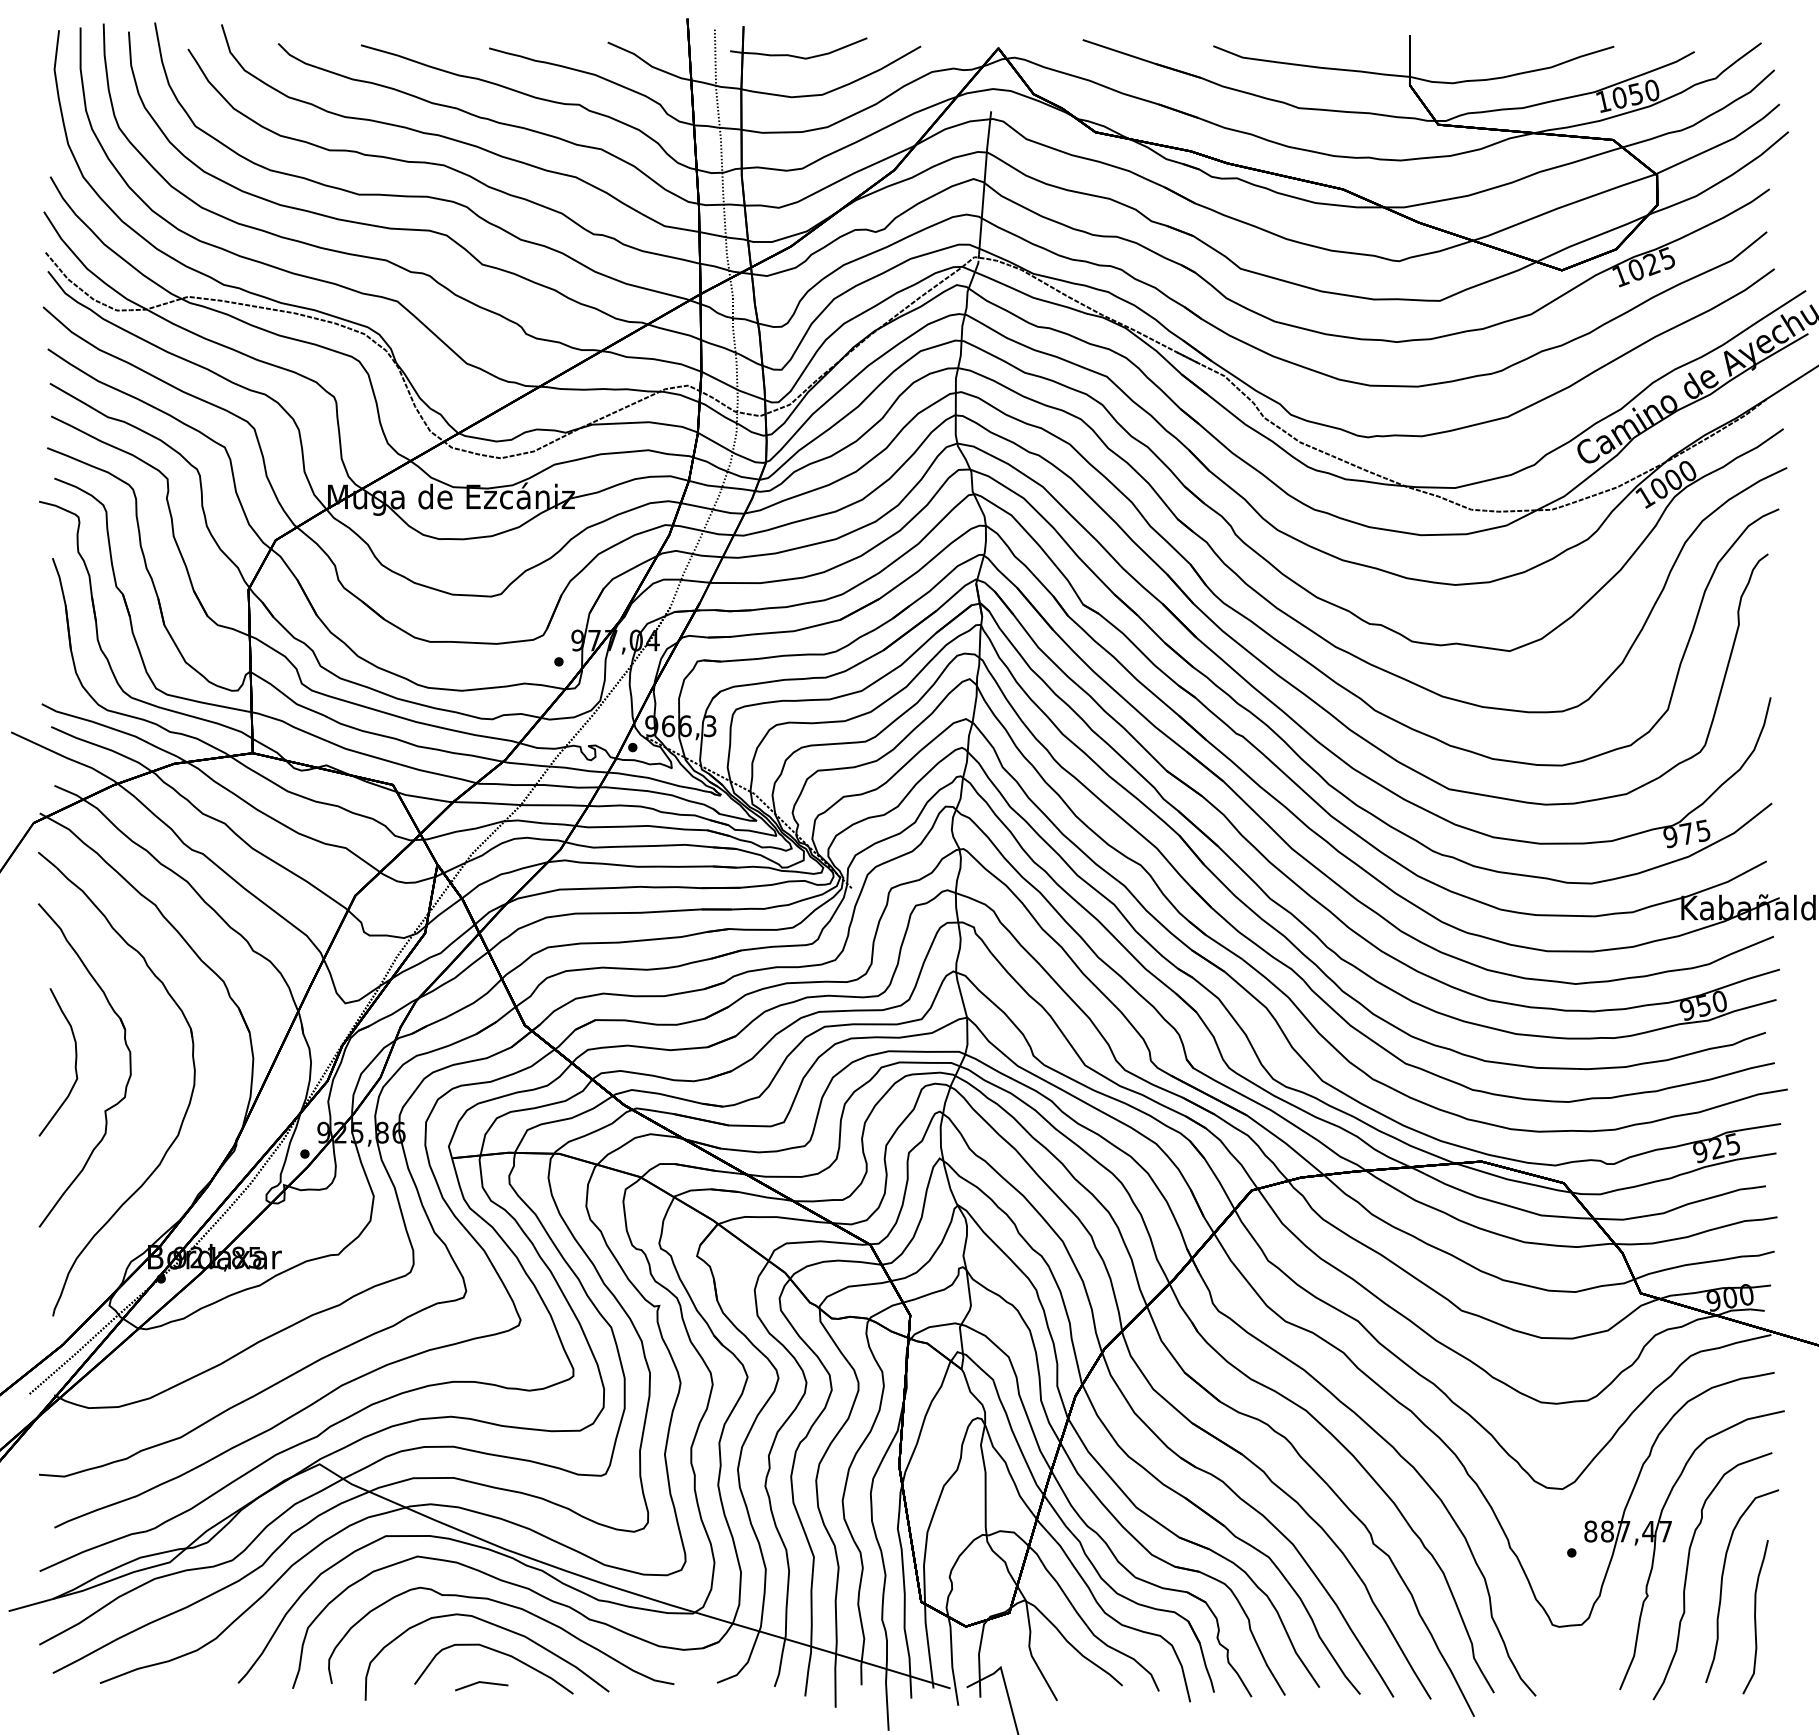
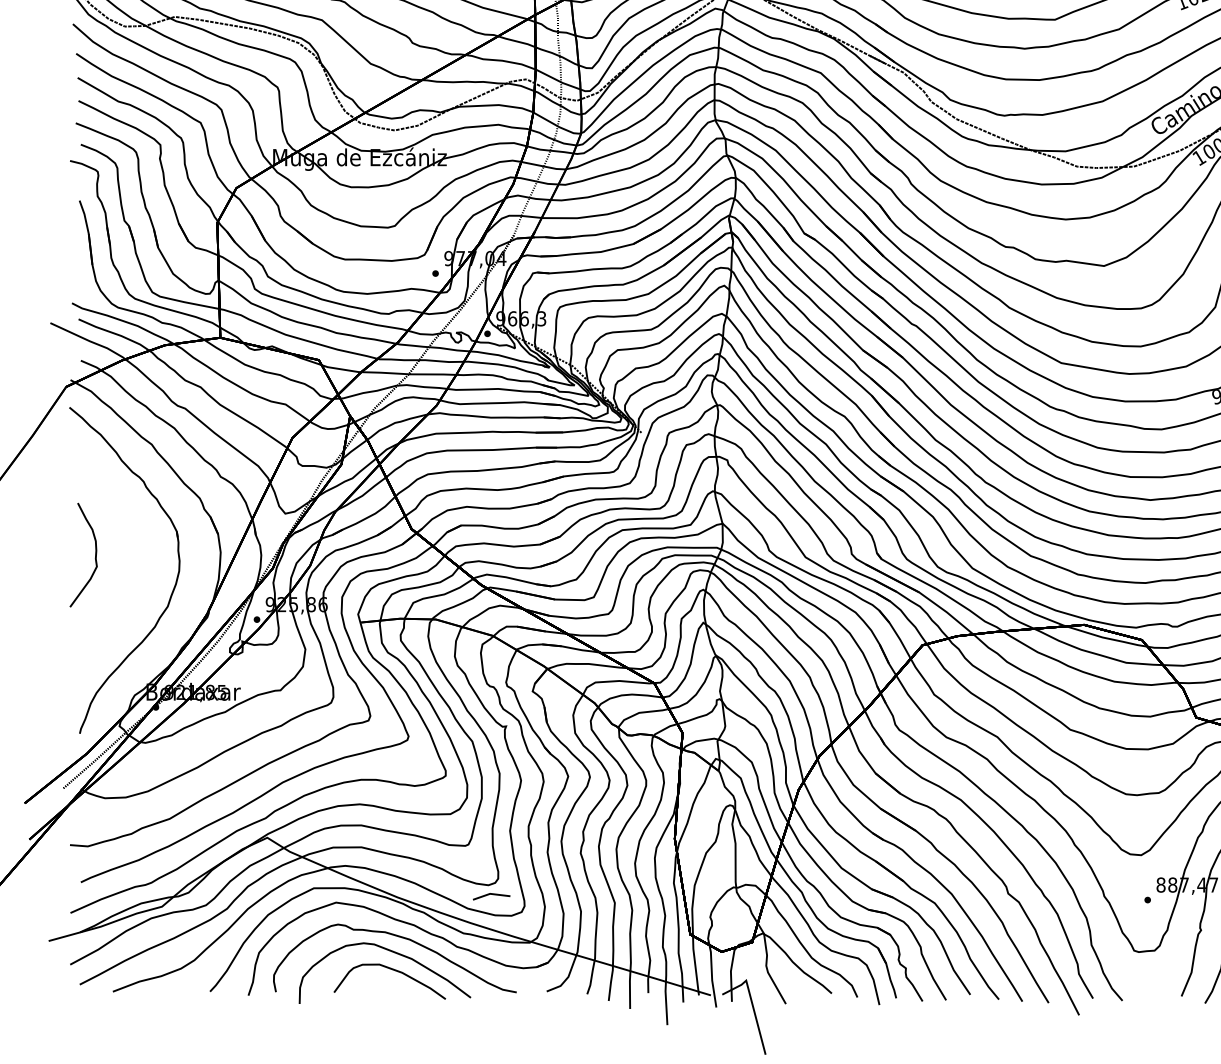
part: (129, 1065) -> (133, 557), removed
line: (481, 1683) -> (491, 894), moved

